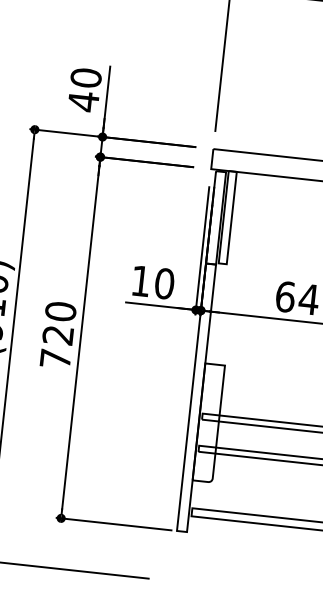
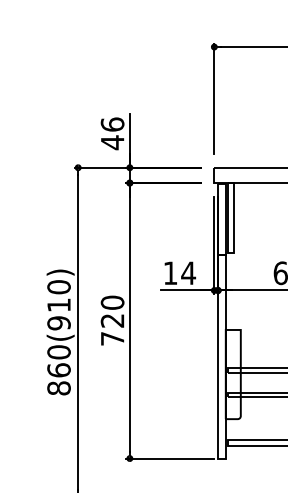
text: (86, 77) -> (112, 124), 40 -> 46
text: (164, 284) -> (188, 273), 10 -> 14

